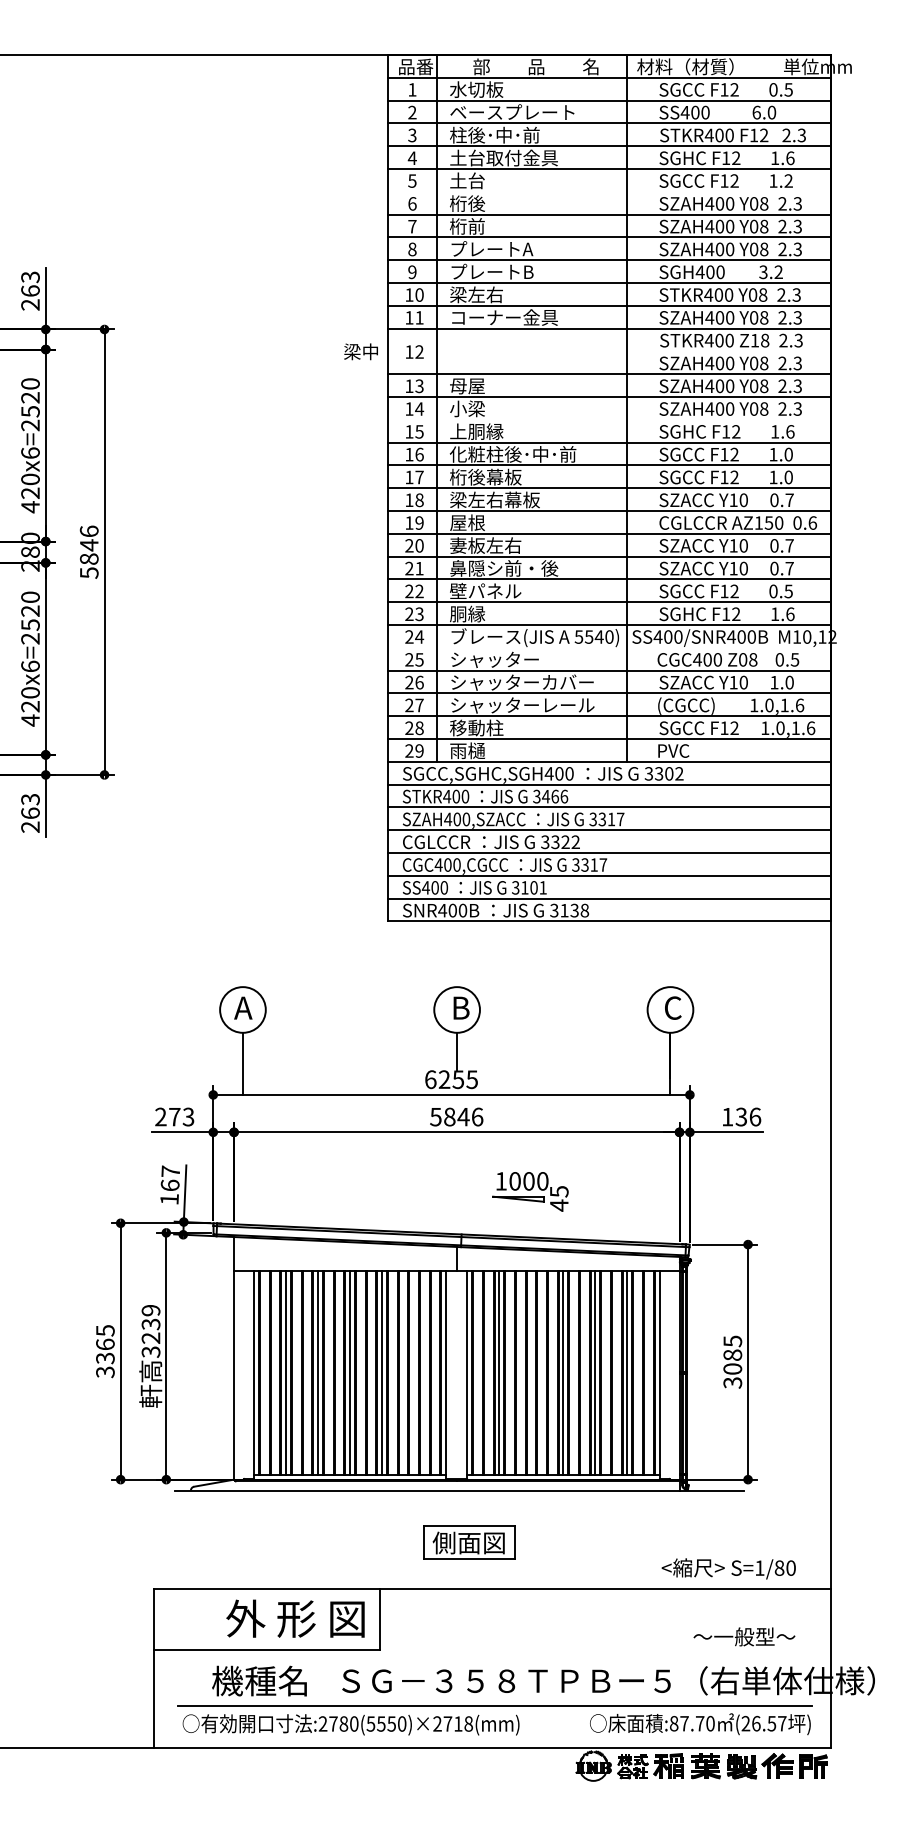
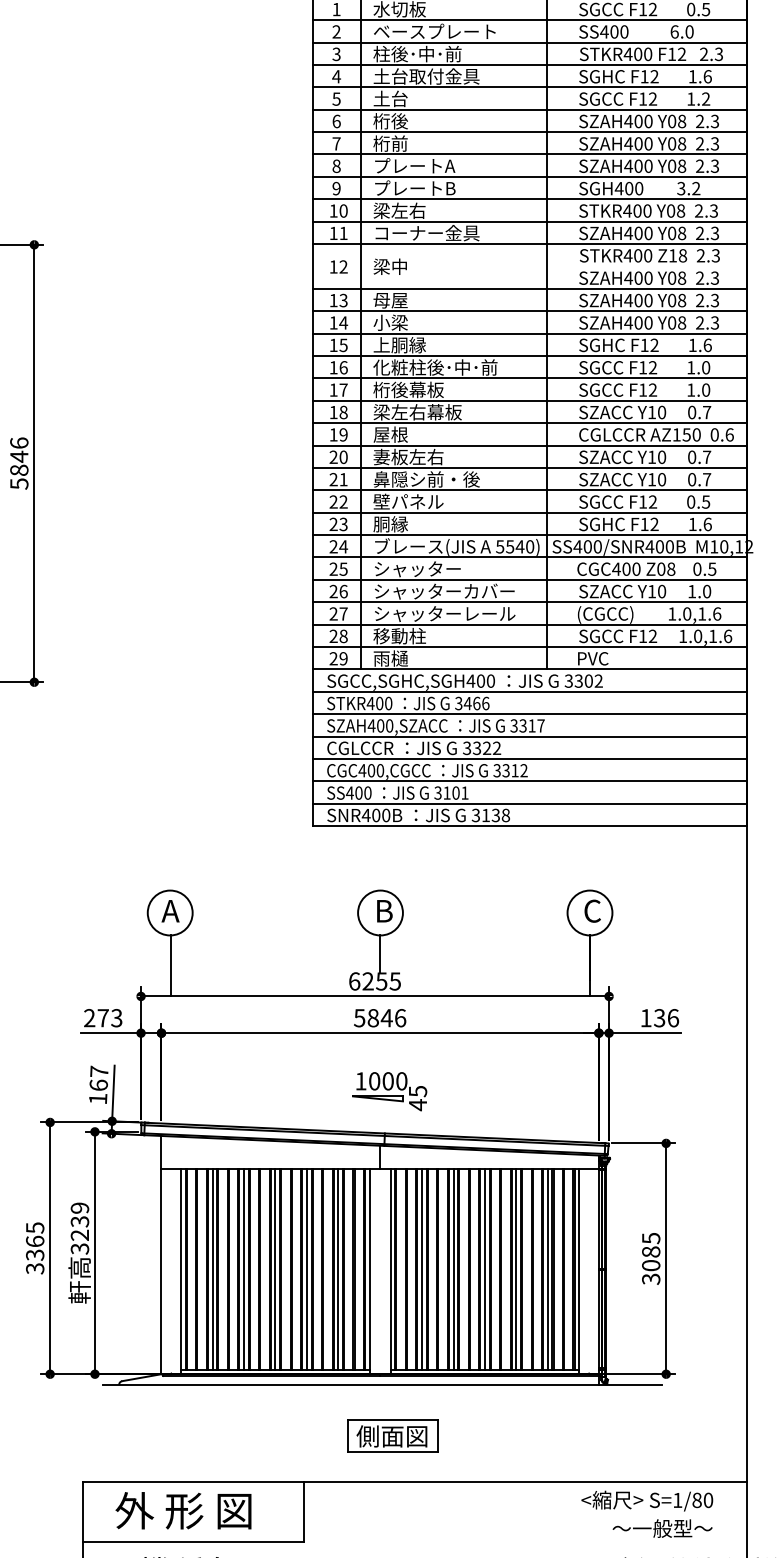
line: (609, 191) -> (530, 109), added
text: (360, 351) -> (389, 266), moved
line: (609, 419) -> (530, 333), added
line: (609, 647) -> (530, 557), added
text: (603, 864) -> (524, 770), 3317 -> 3312
part: (530, 1191) -> (389, 1091), moved
line: (414, 1372) -> (338, 1268), added
line: (531, 1372) -> (453, 1268), added
text: (728, 1568) -> (646, 1500), moved
text: (295, 1618) -> (183, 1510), moved

